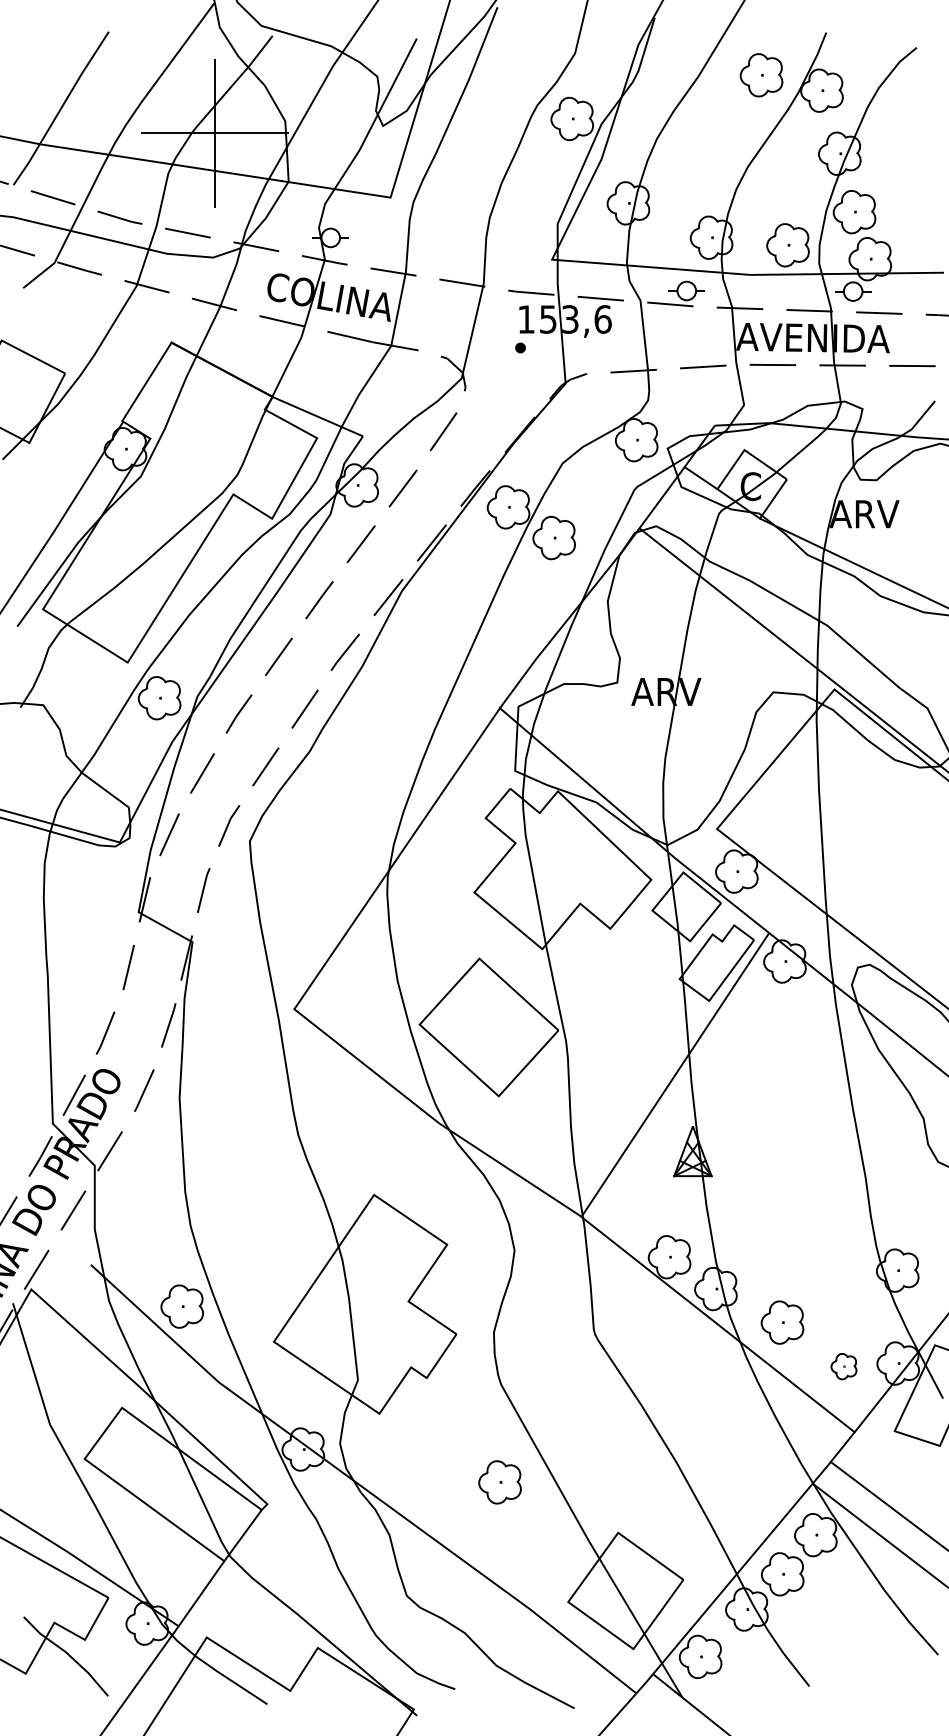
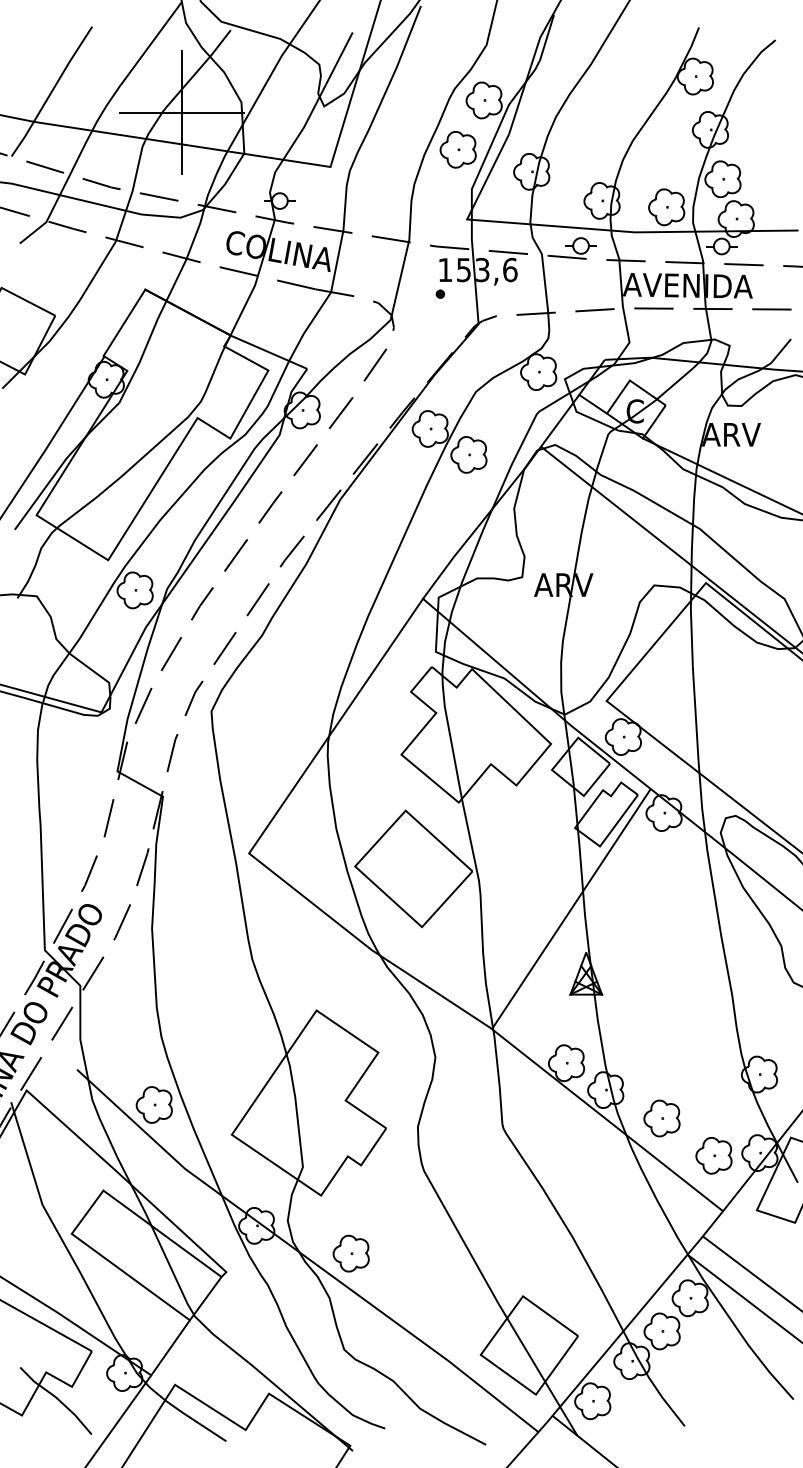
part: (761, 75) -> (458, 149), moved
part: (843, 1366) -> (713, 1155), size x1.67
part: (499, 1482) -> (350, 1253), moved

